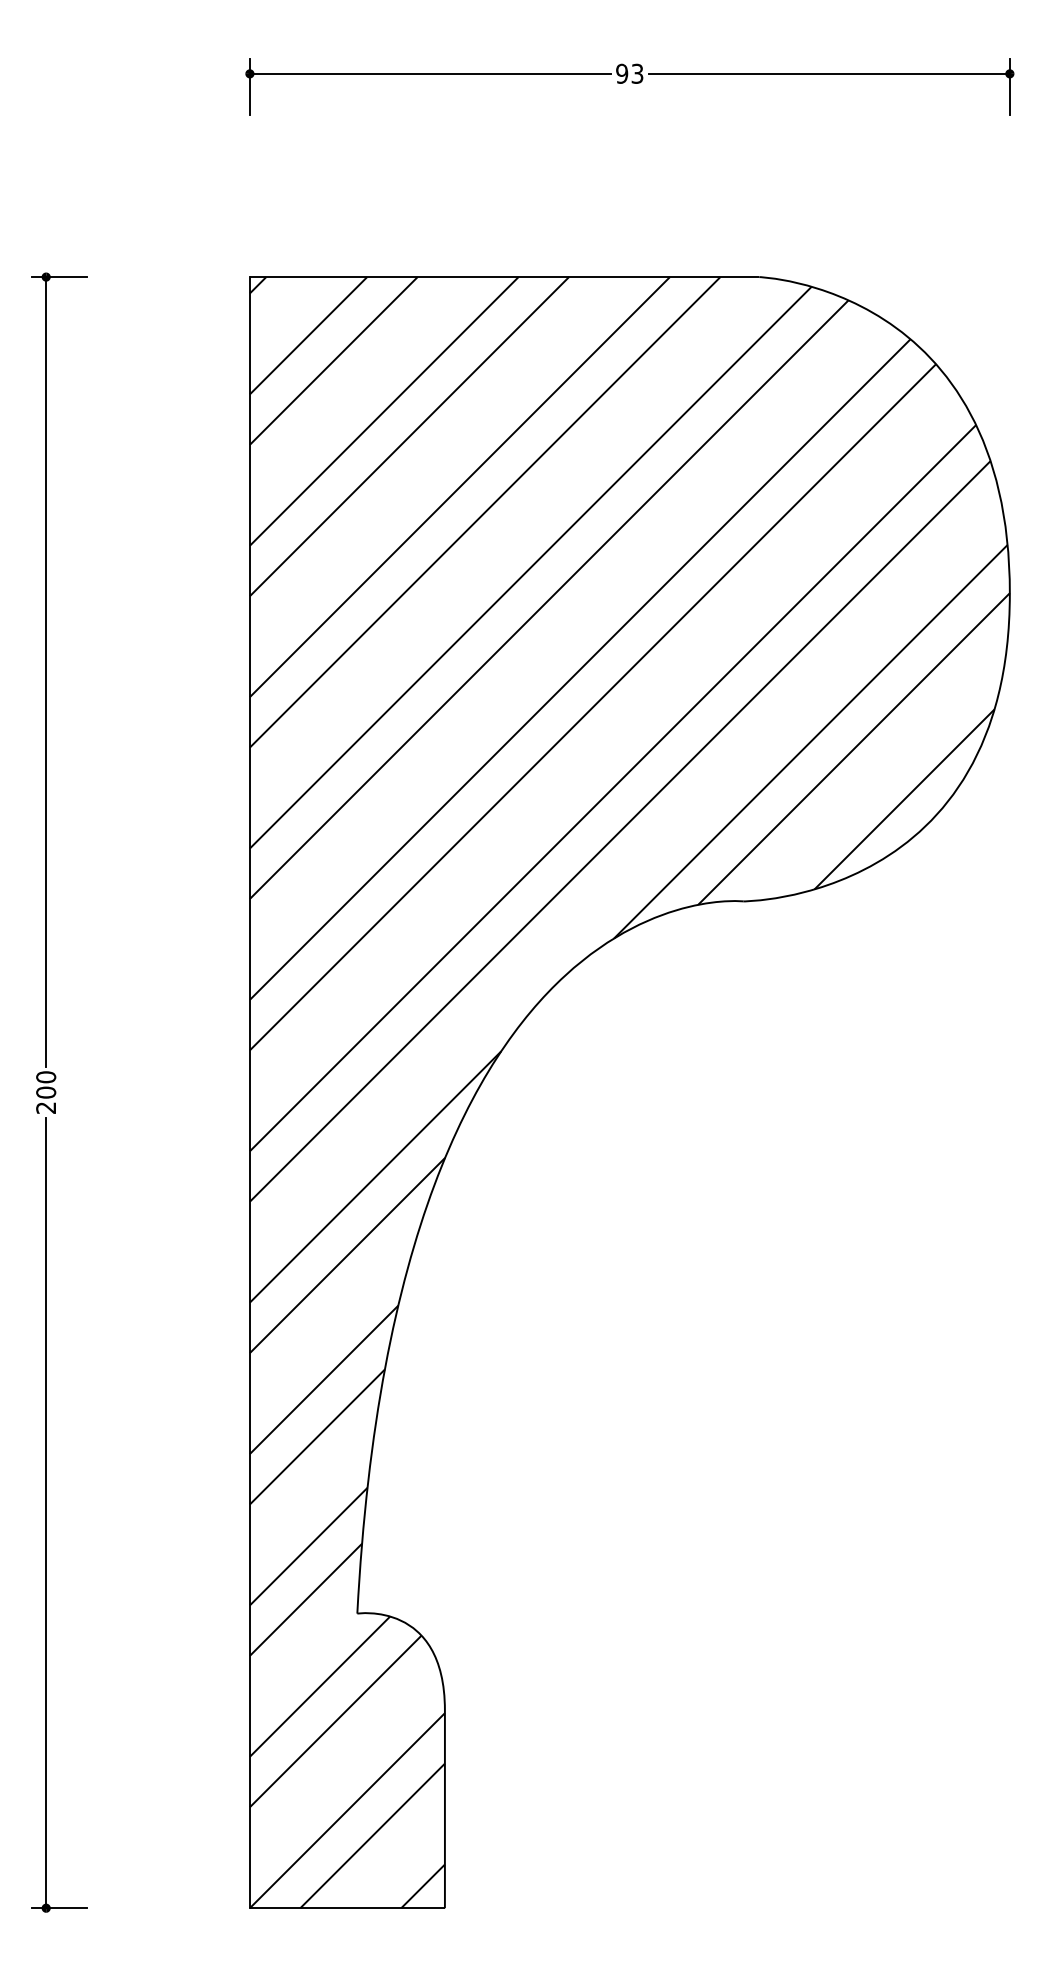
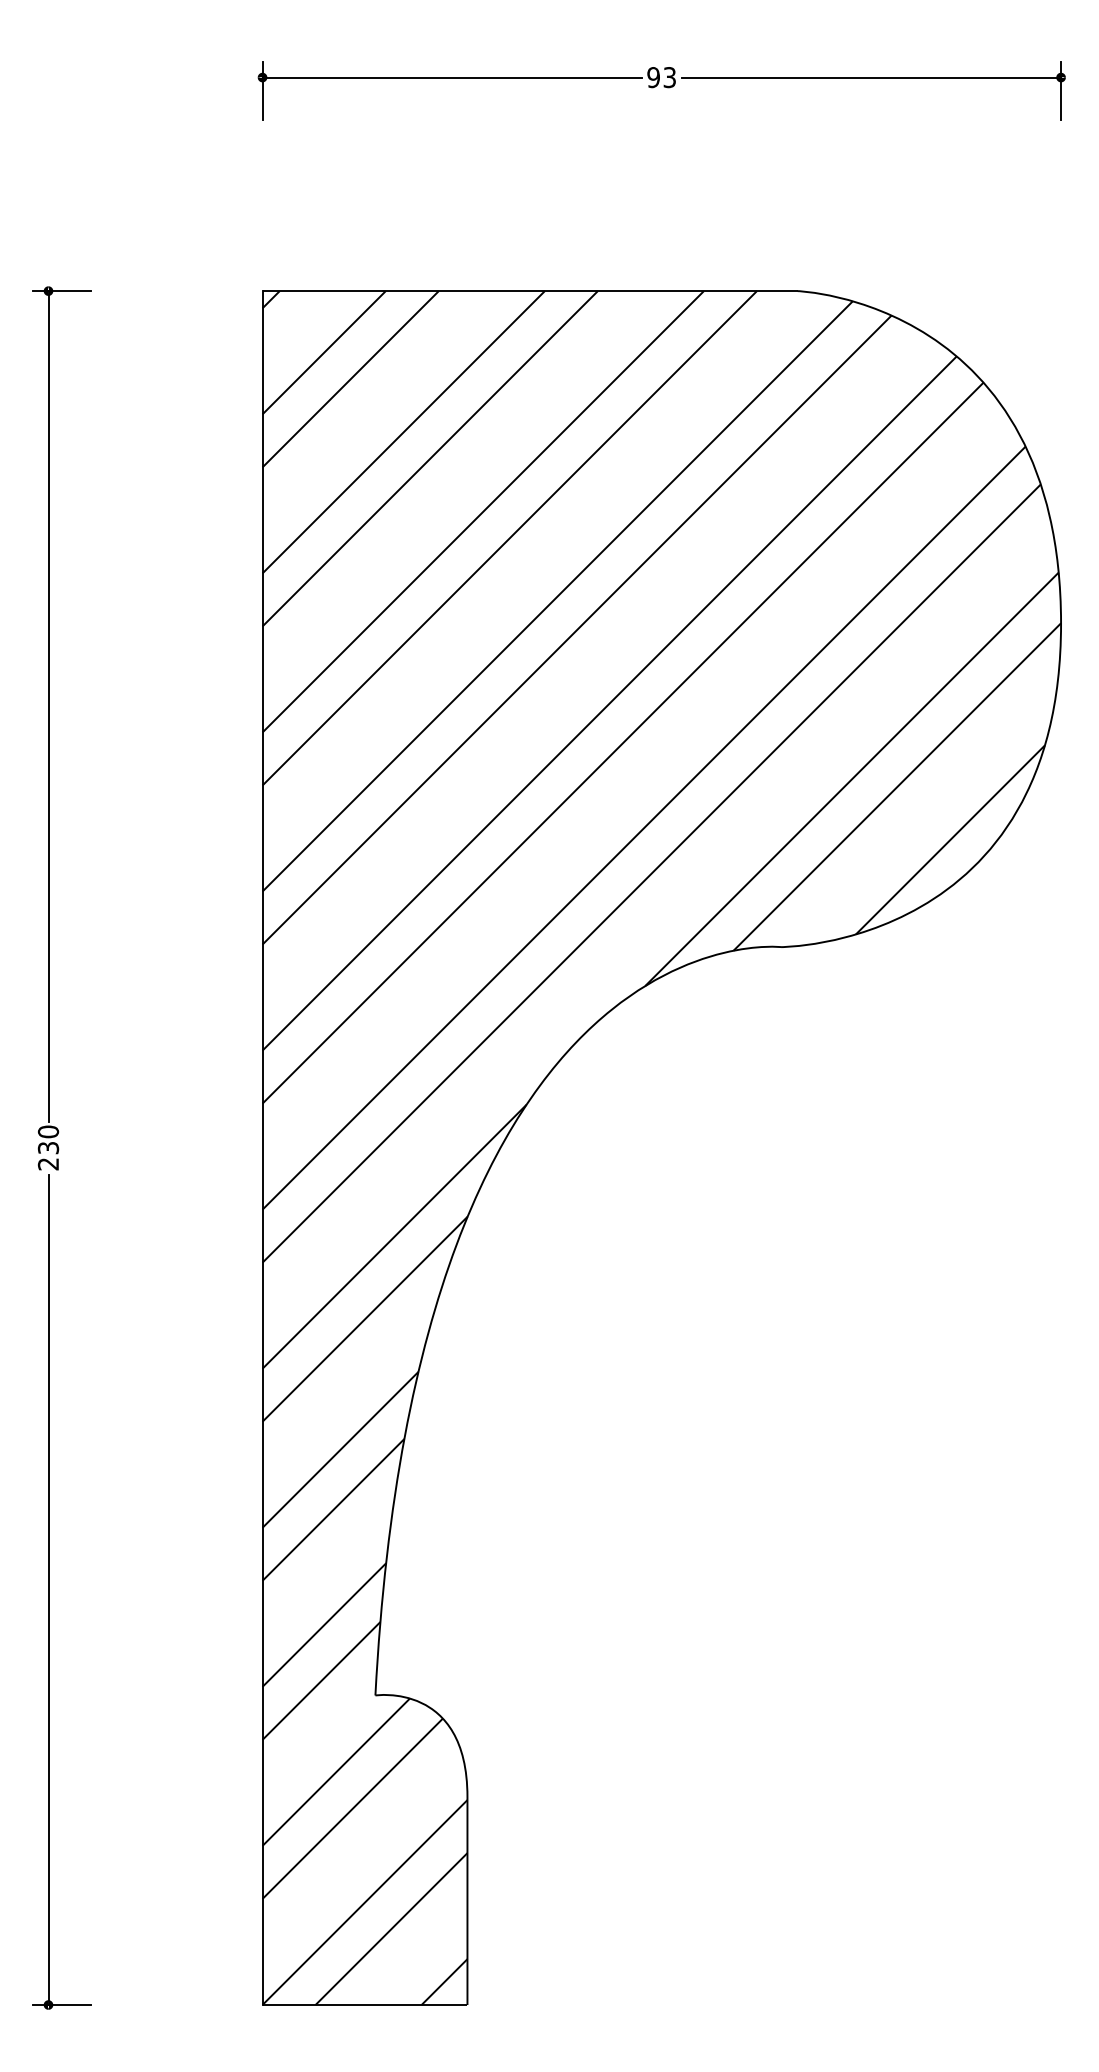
text: (46, 1092) -> (48, 1147), 200 -> 230

